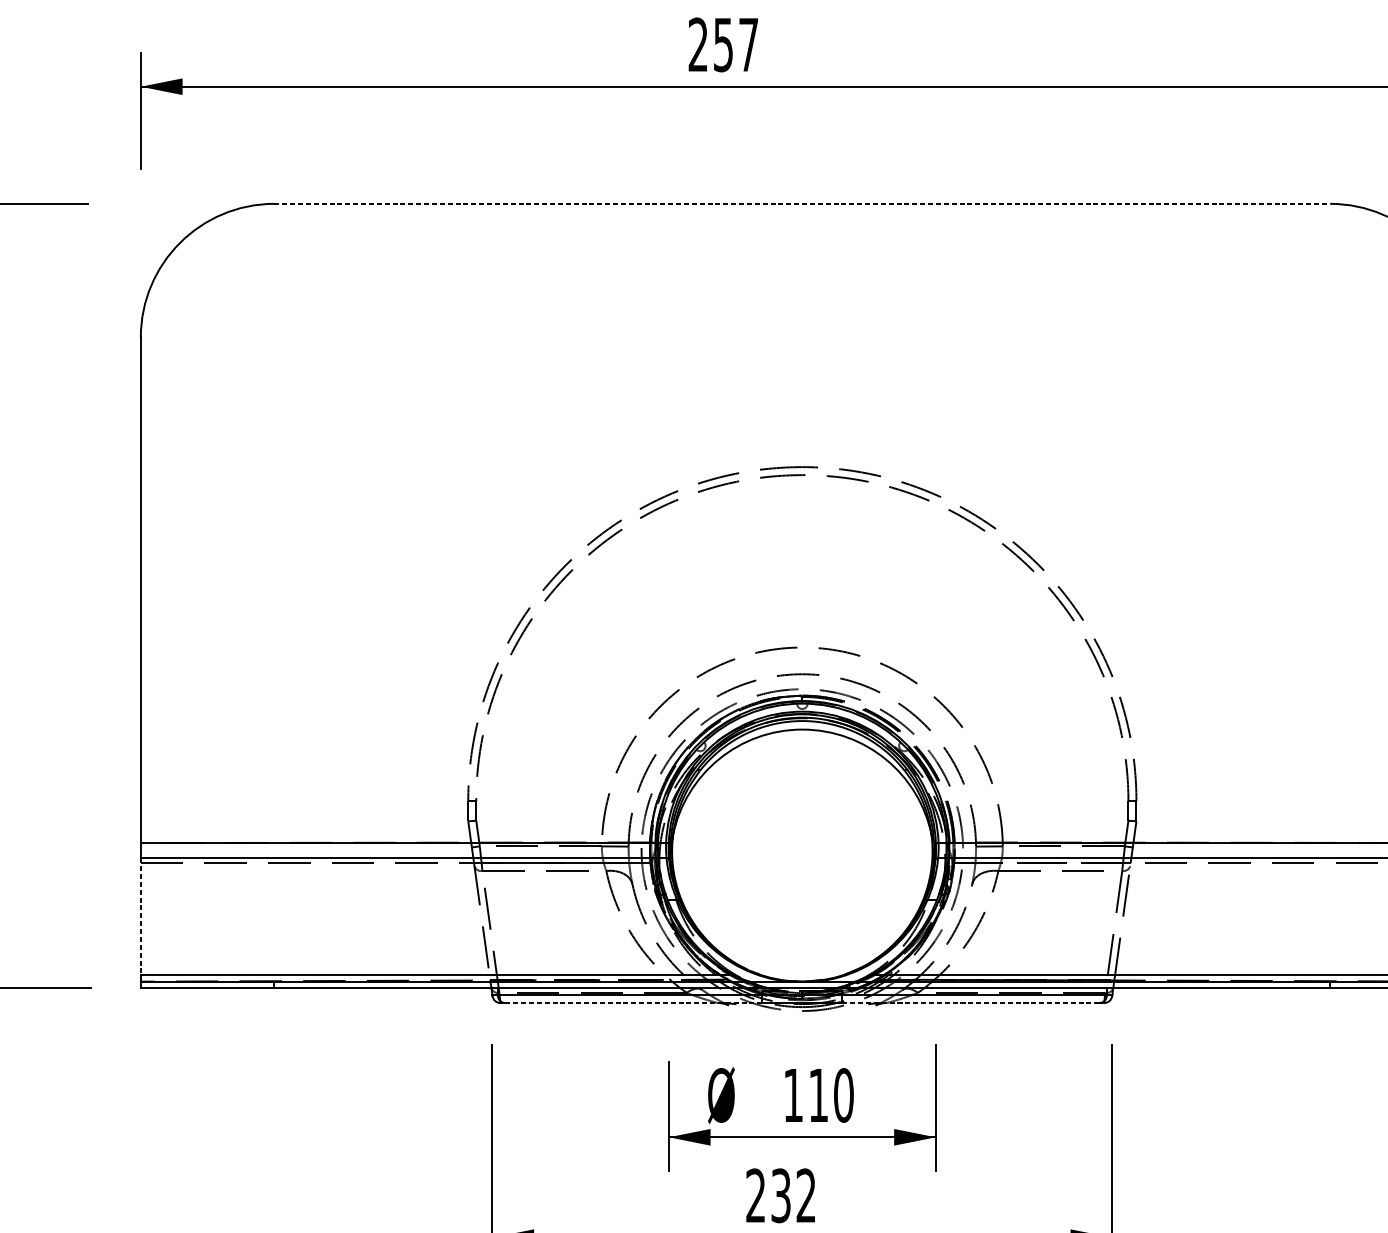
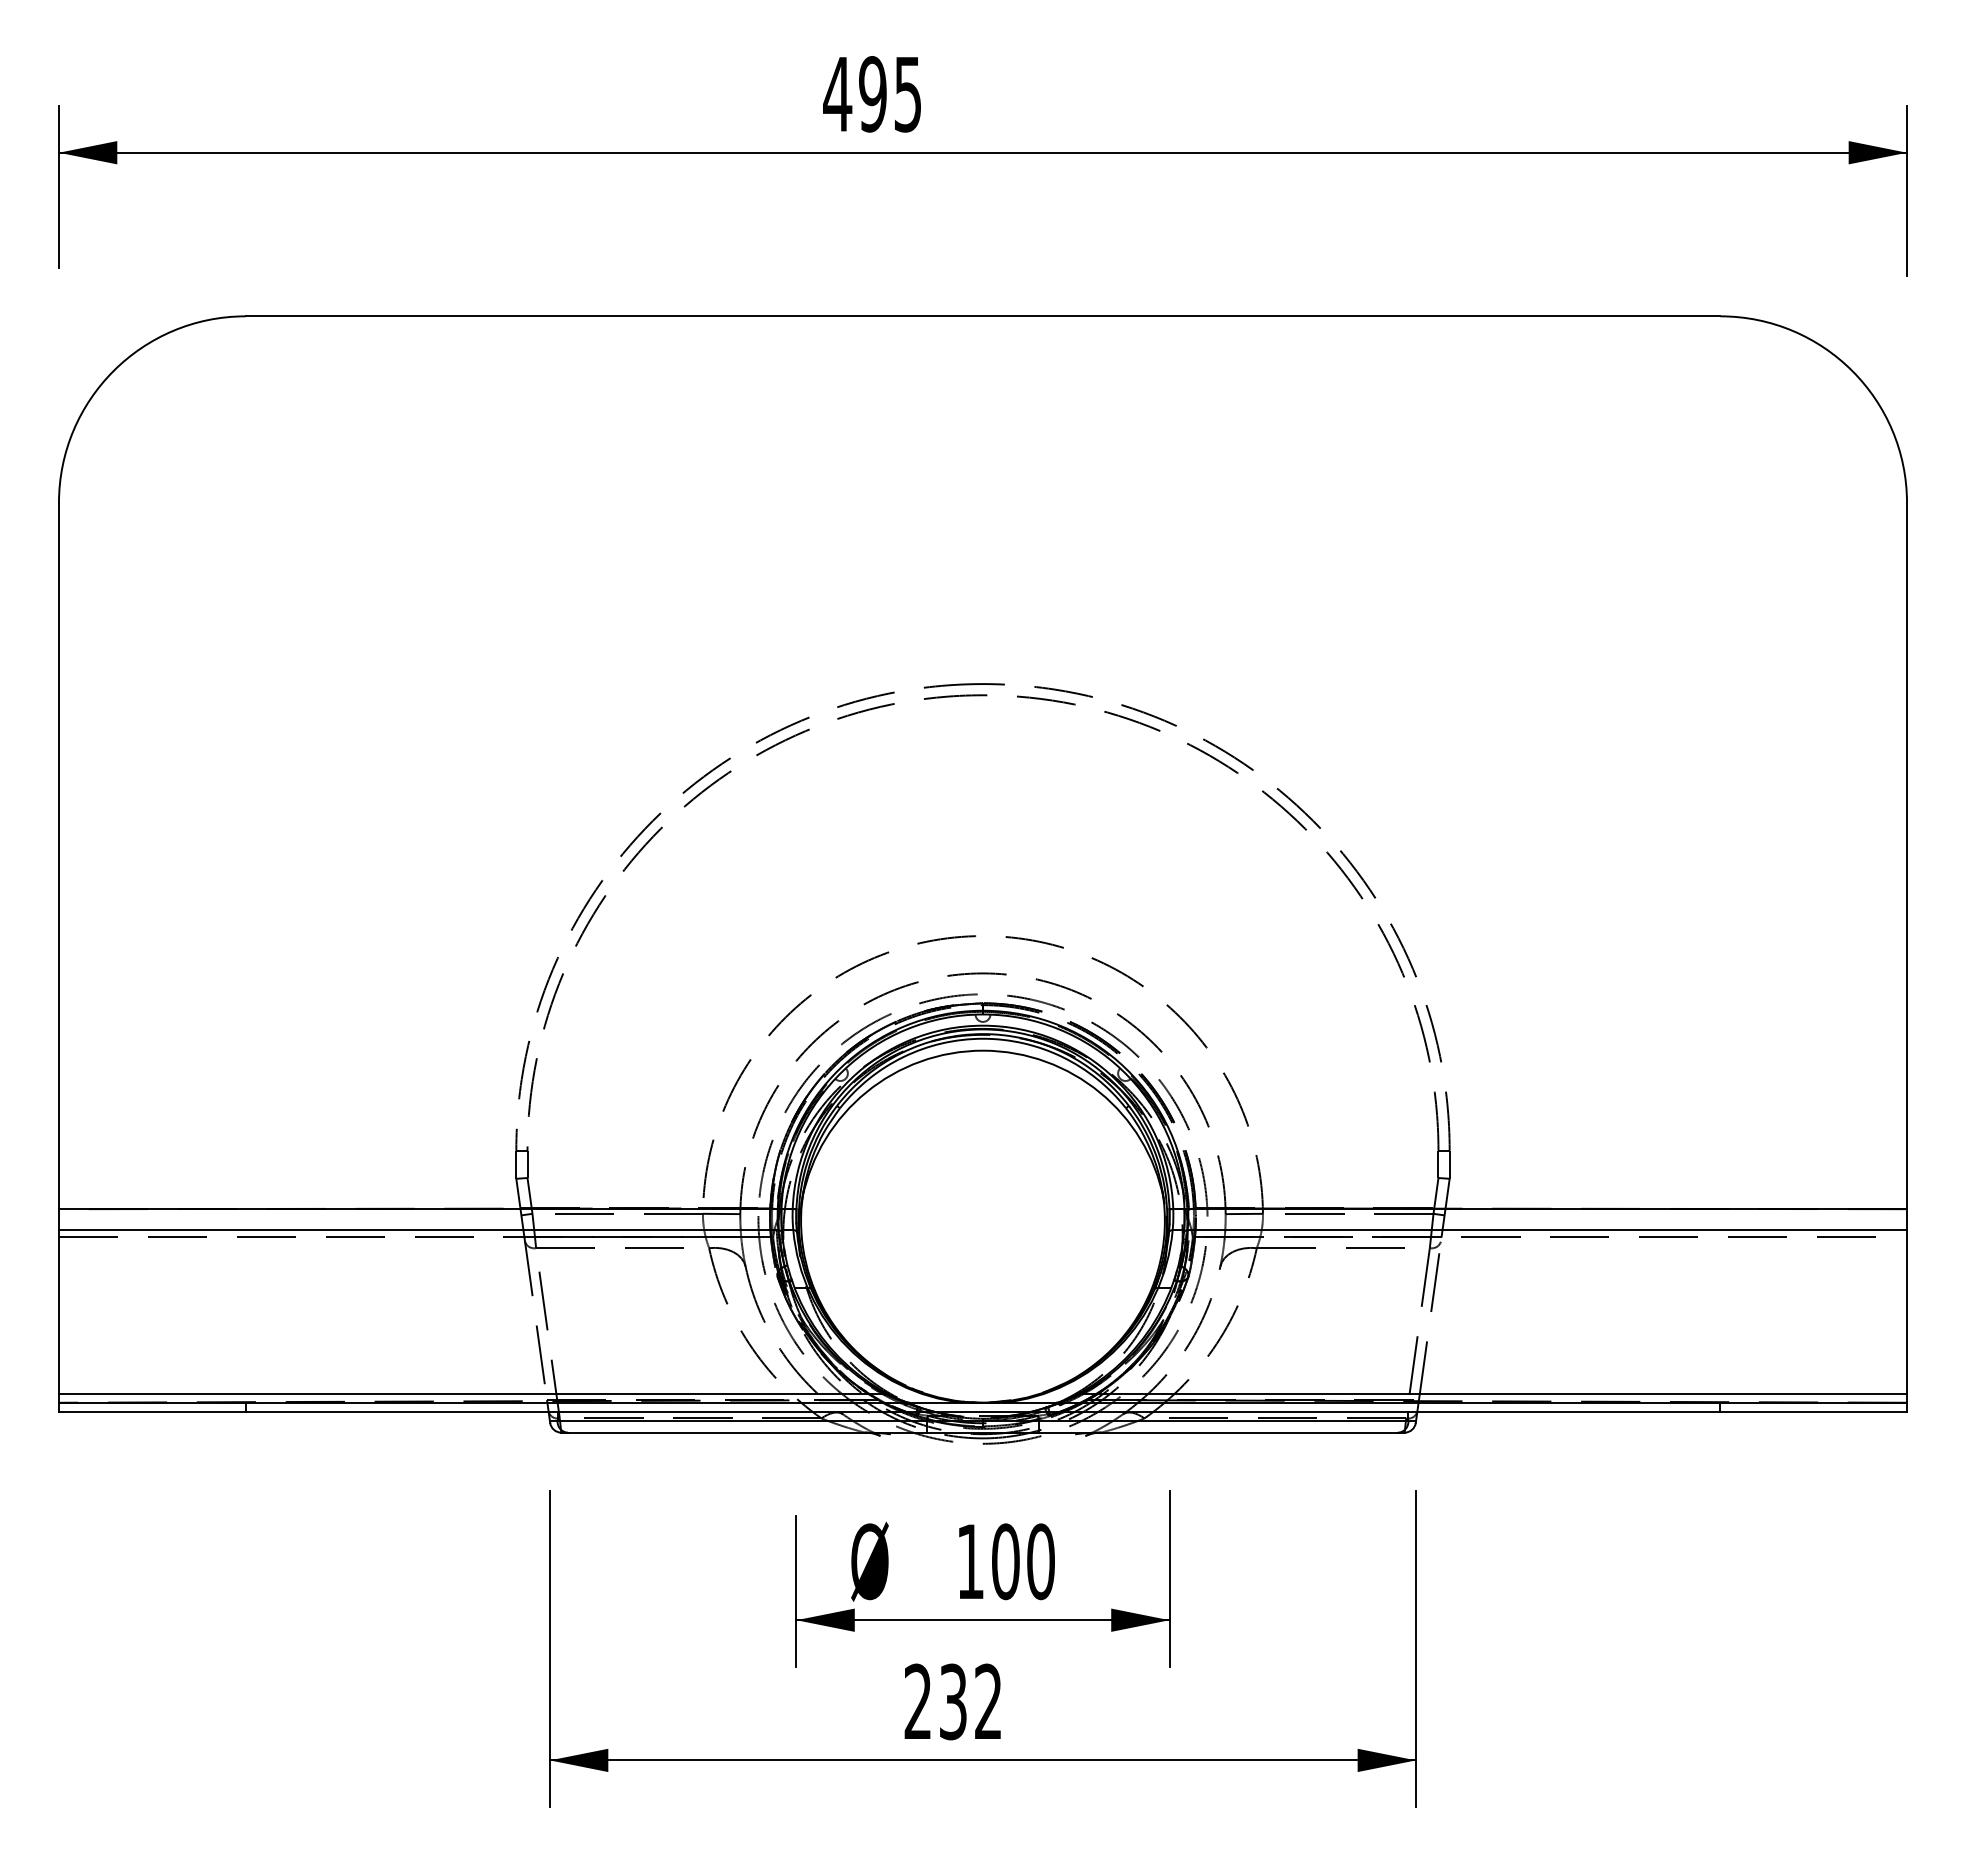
text: (723, 45) -> (872, 94), 257 -> 495
line: (802, 203) -> (983, 316), dashed -> solid
line: (140, 917) -> (58, 1312), dashed -> solid
line: (633, 1002) -> (747, 1432), dashed -> solid
line: (970, 1002) -> (1217, 1432), dashed -> solid
text: (818, 1095) -> (1005, 1561), 110 -> 100

